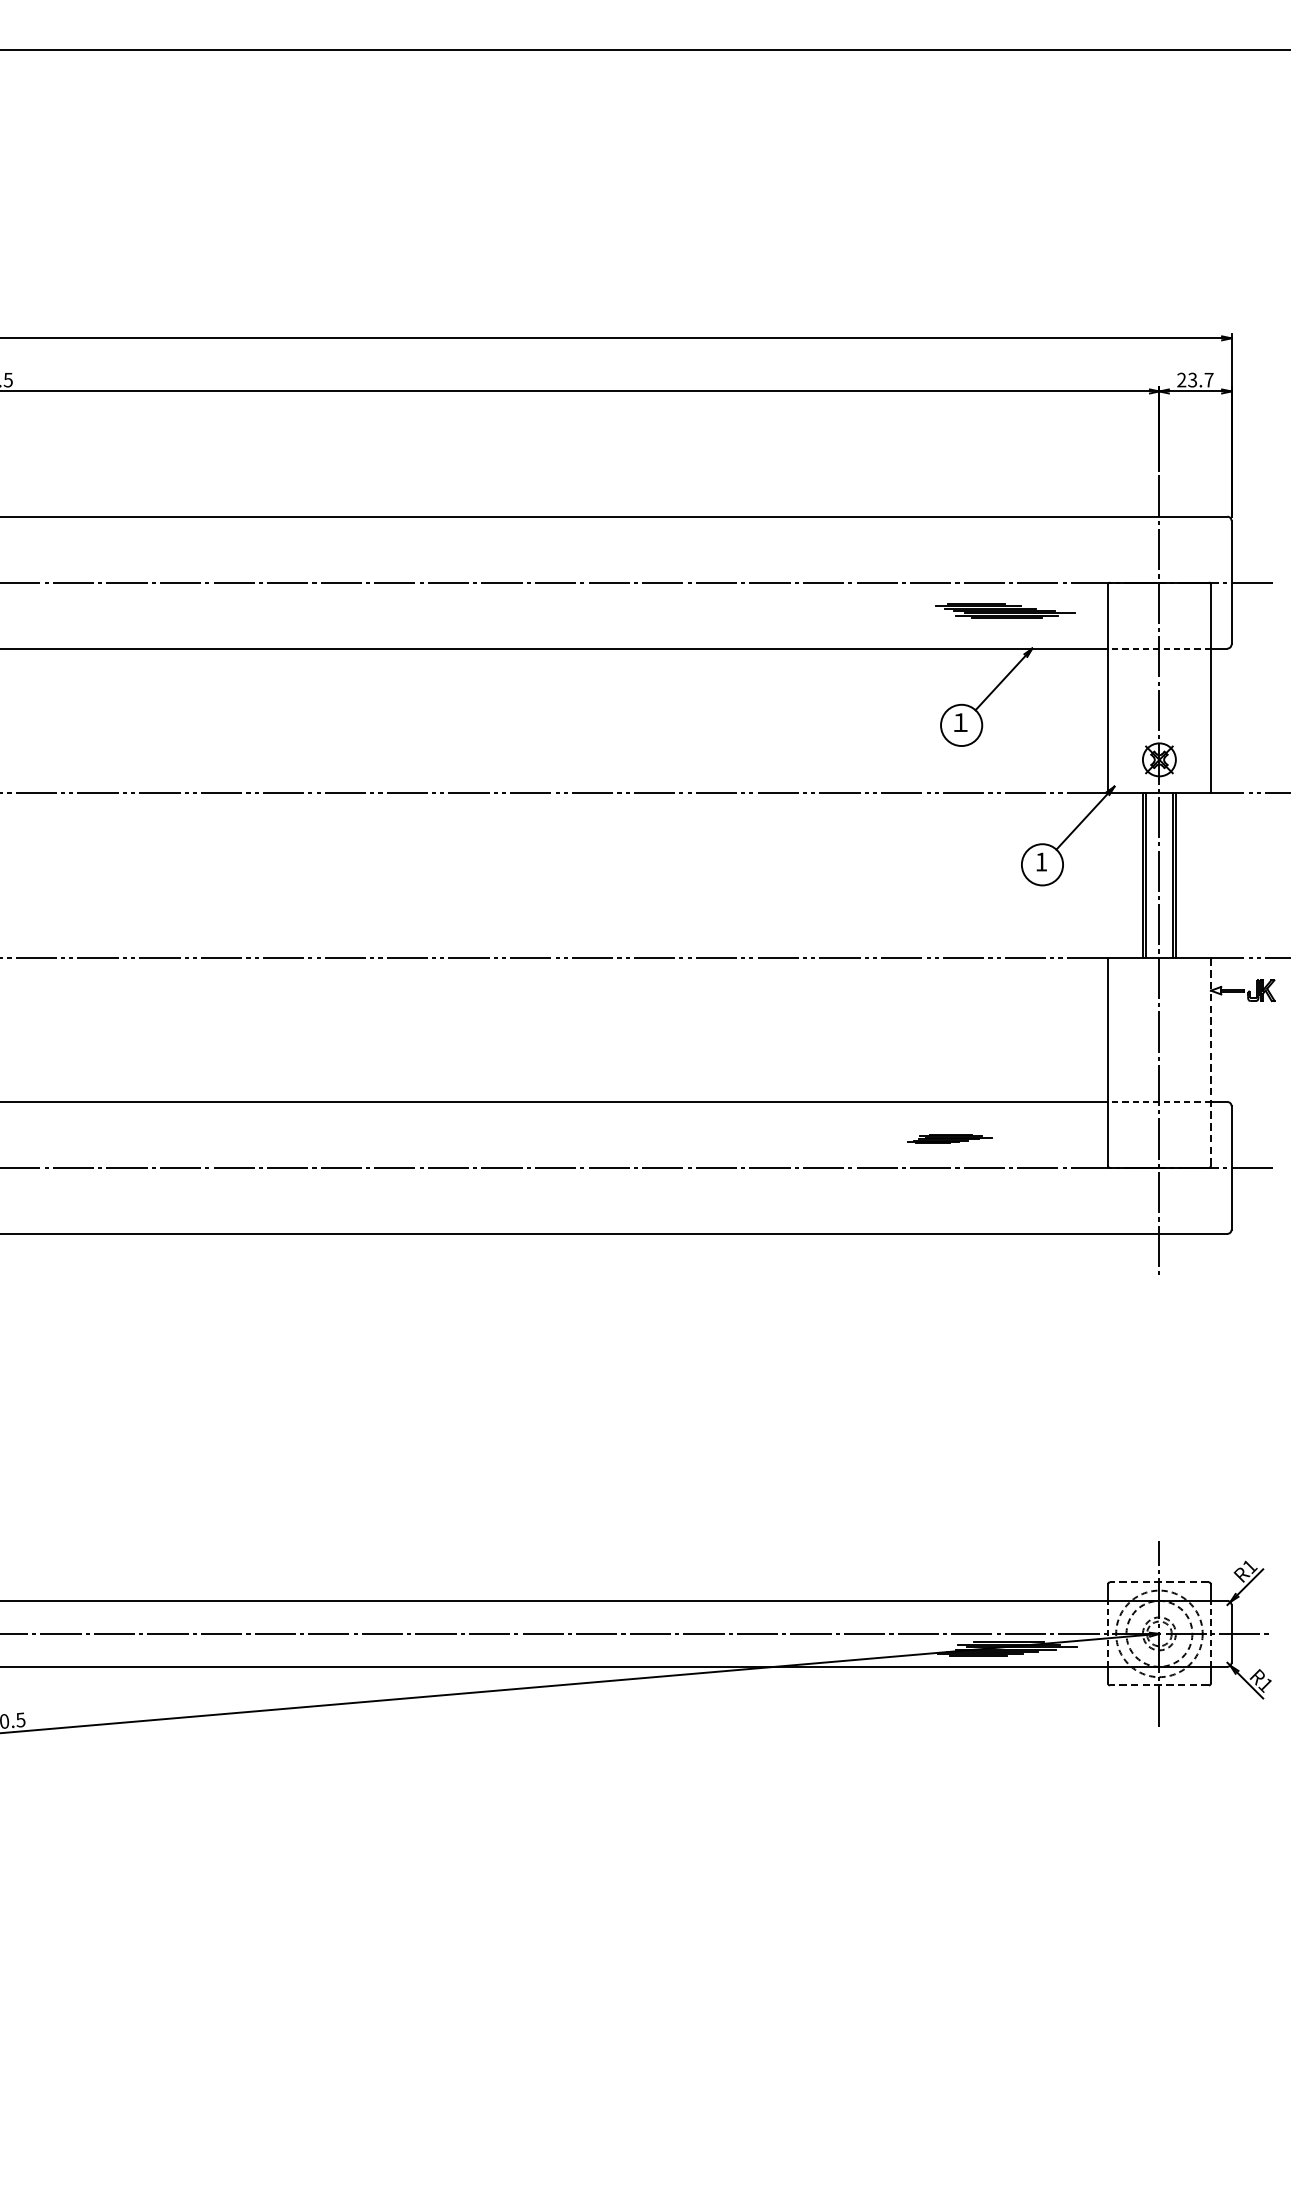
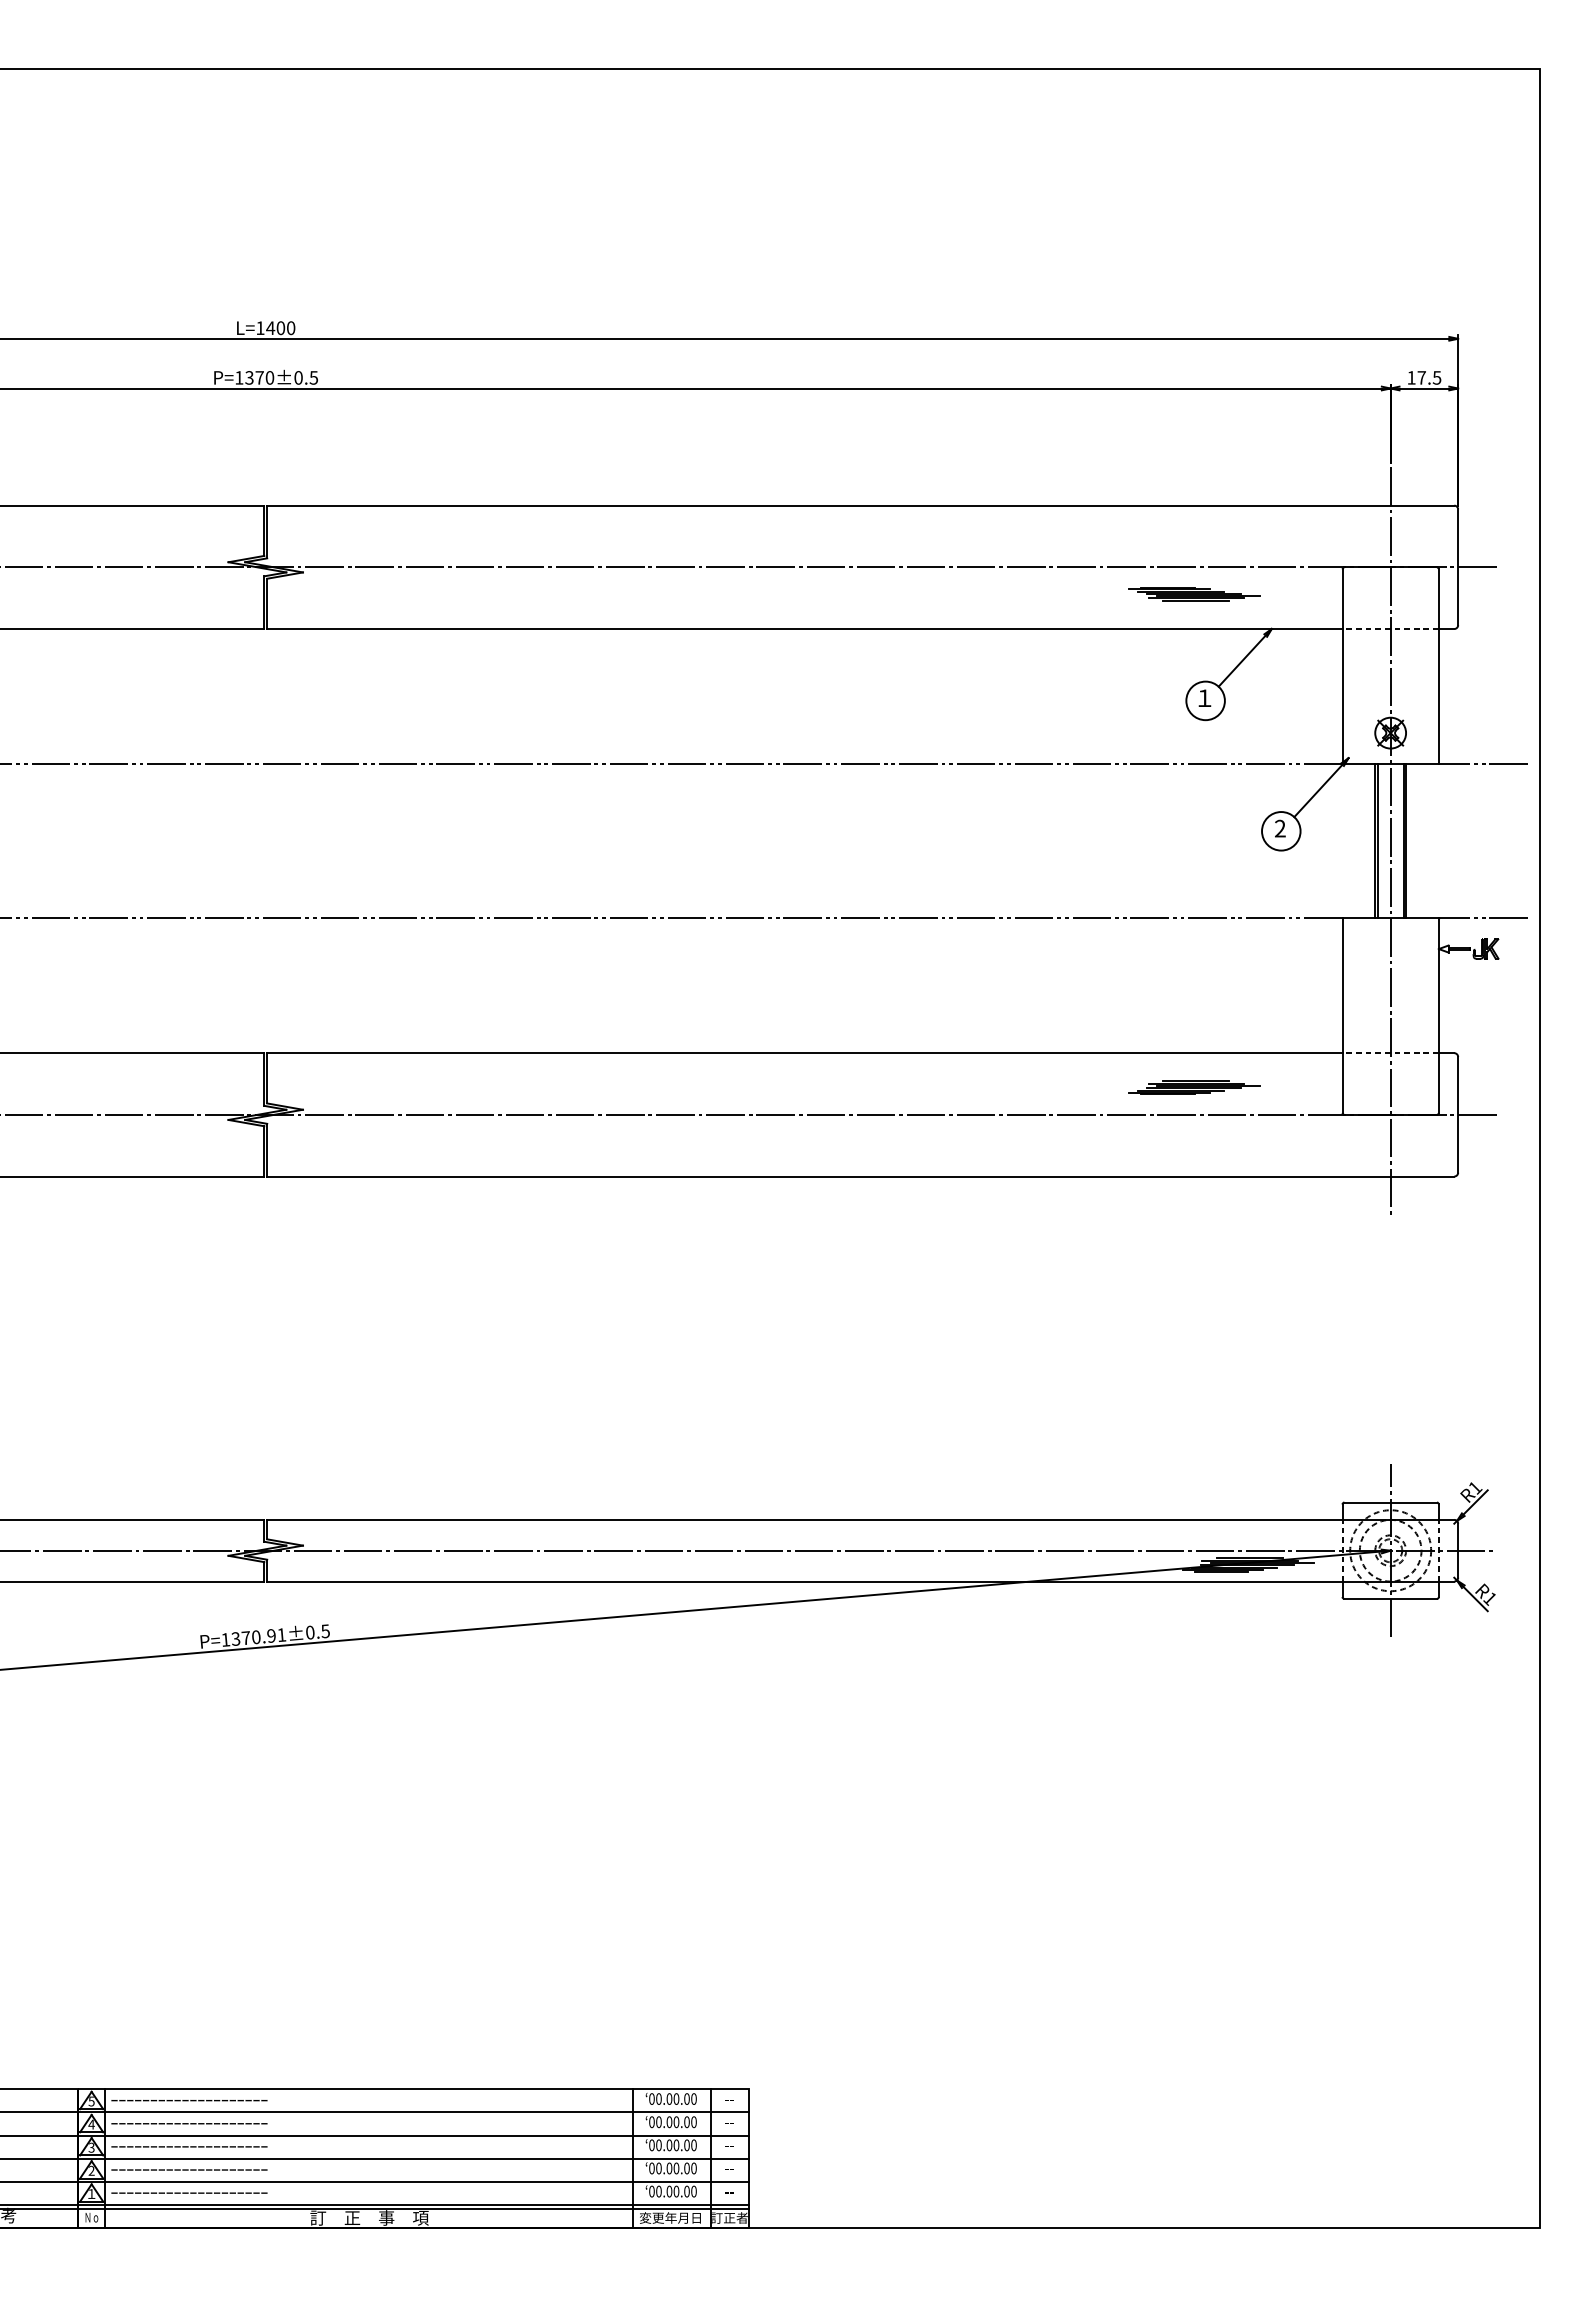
text: (1195, 379) -> (1424, 377), 23.7 -> 17.5
part: (1005, 611) -> (1194, 594), moved
text: (1041, 861) -> (1280, 828), 1 -> 2
line: (1210, 1061) -> (1438, 1015), dashed -> solid
part: (949, 1138) -> (1194, 1087), size x1.67
line: (1159, 1582) -> (1390, 1502), dashed -> solid
line: (1159, 1684) -> (1390, 1598), dashed -> solid

